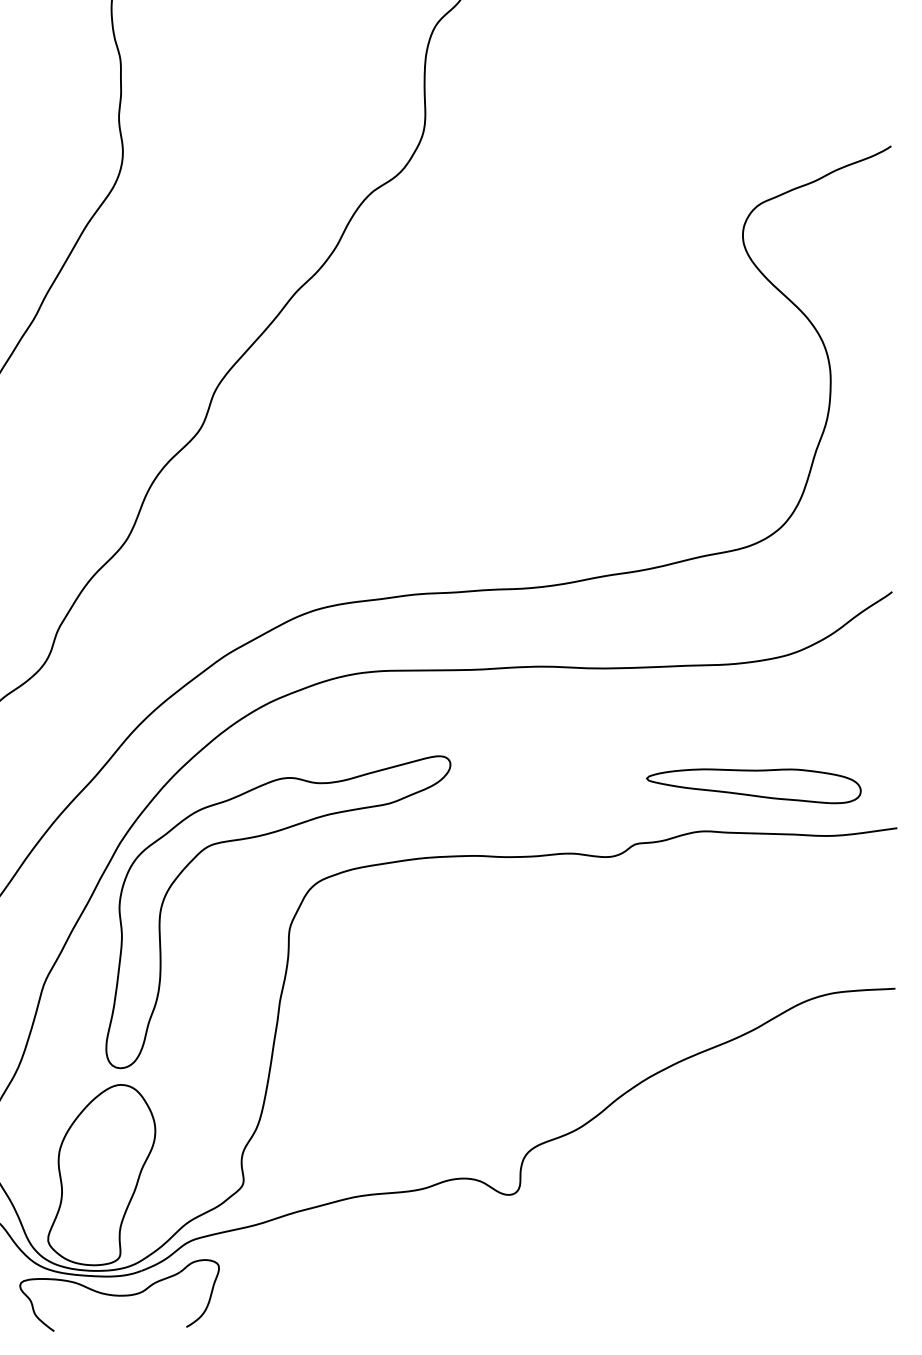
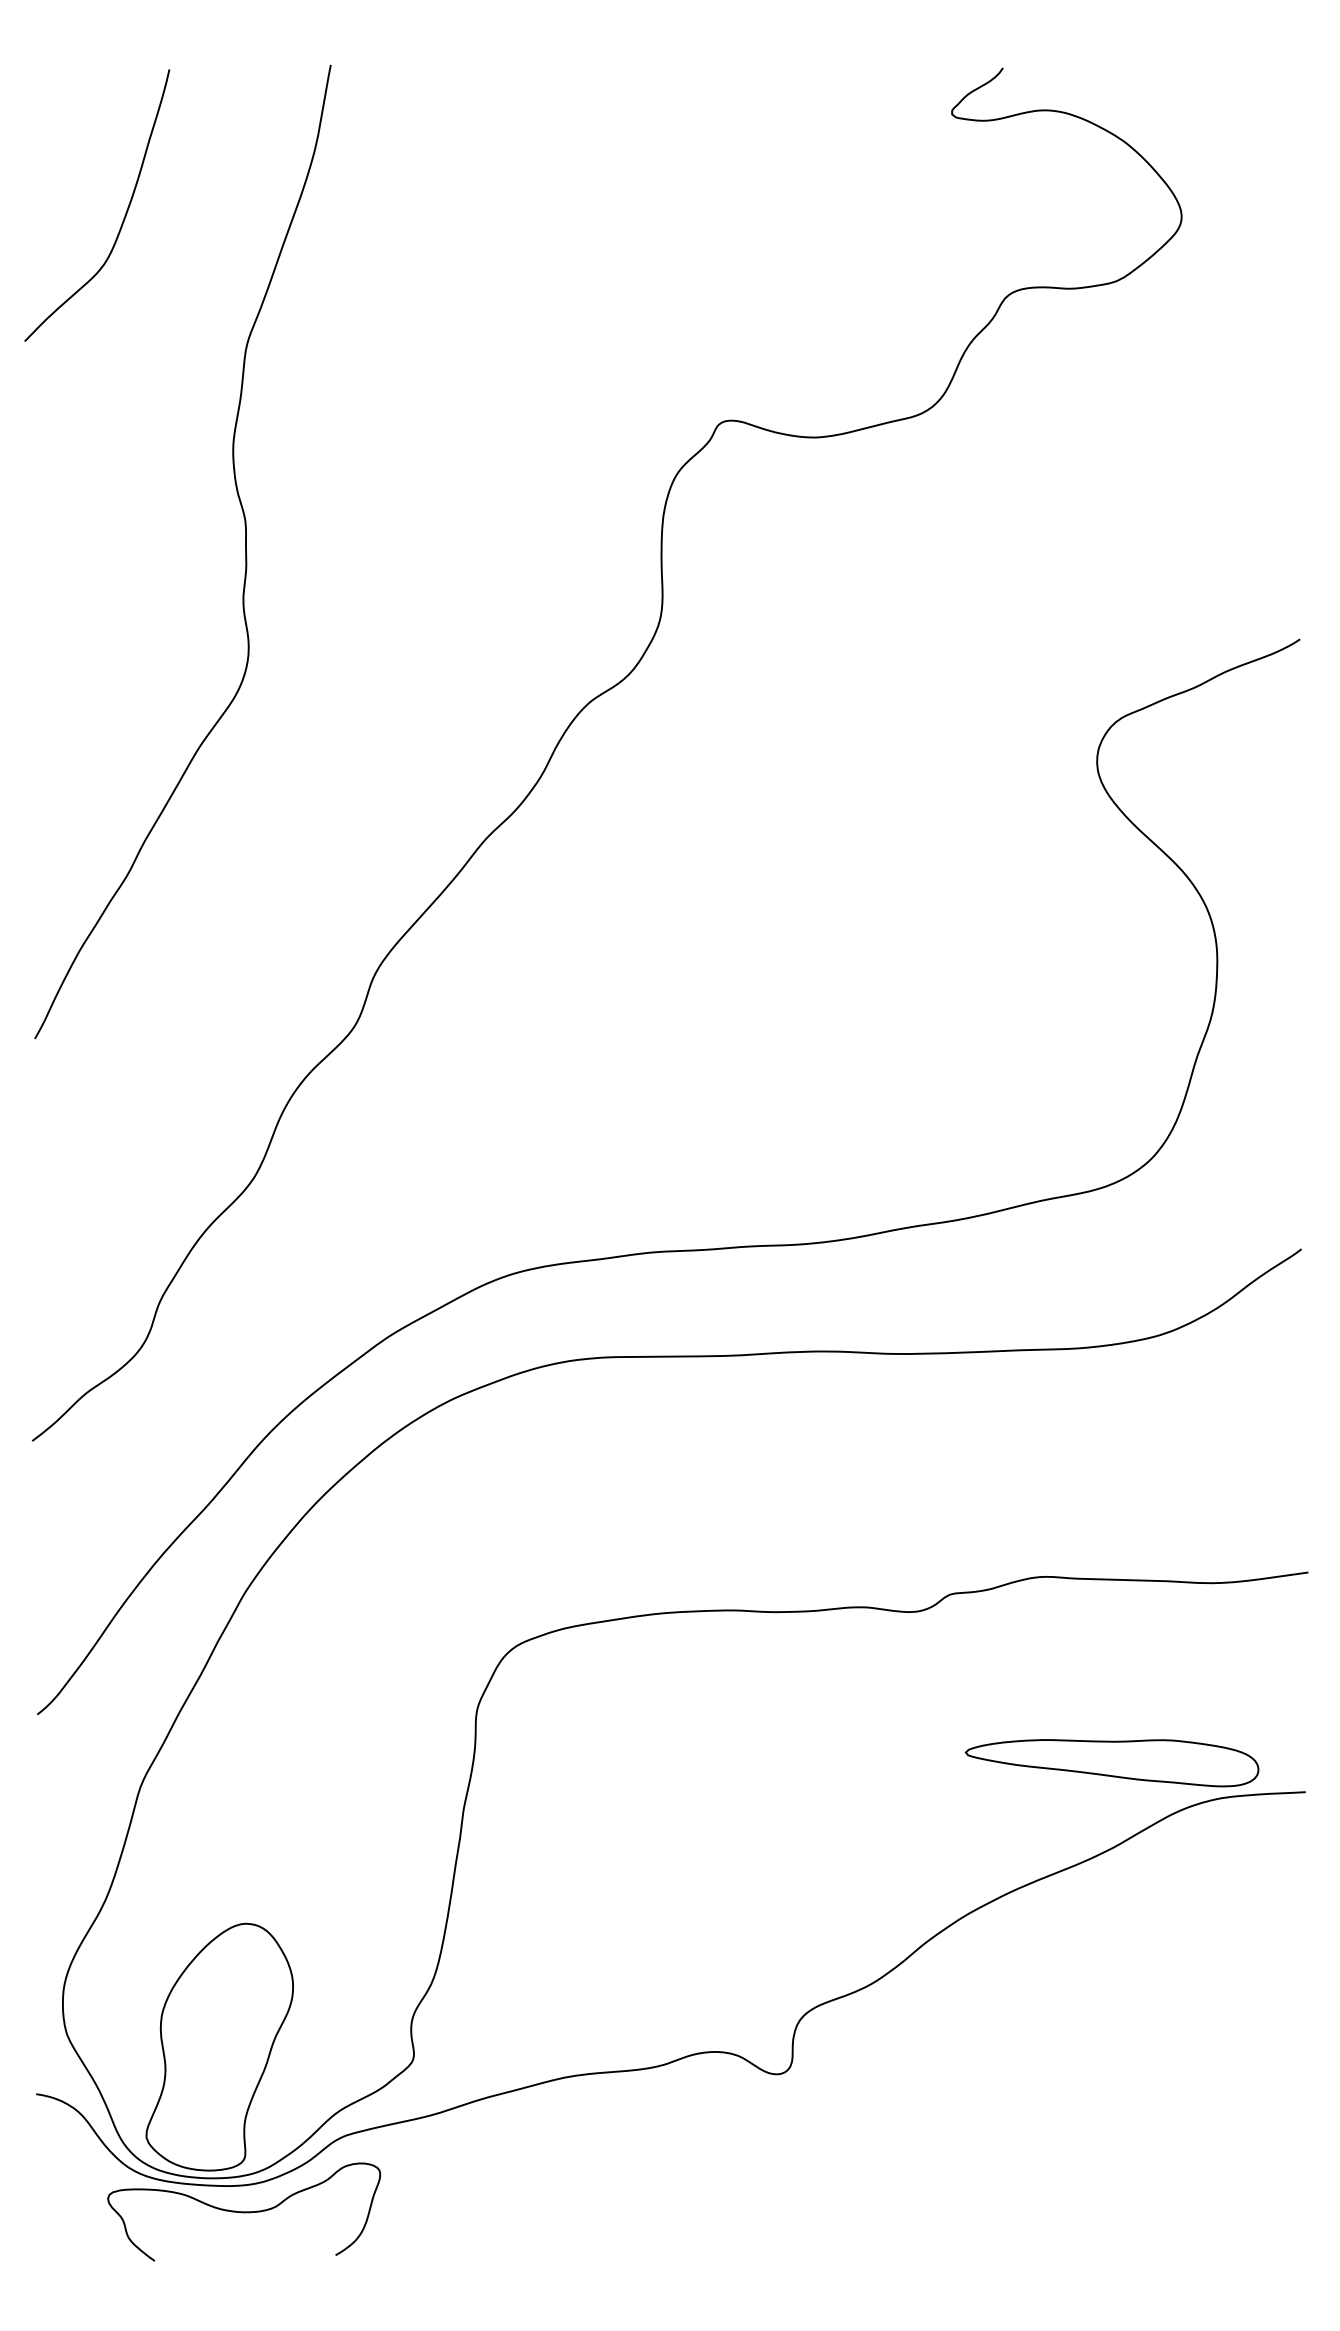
part: (753, 786) -> (1111, 1763), moved
part: (259, 836) -> (435, 1584), removed

